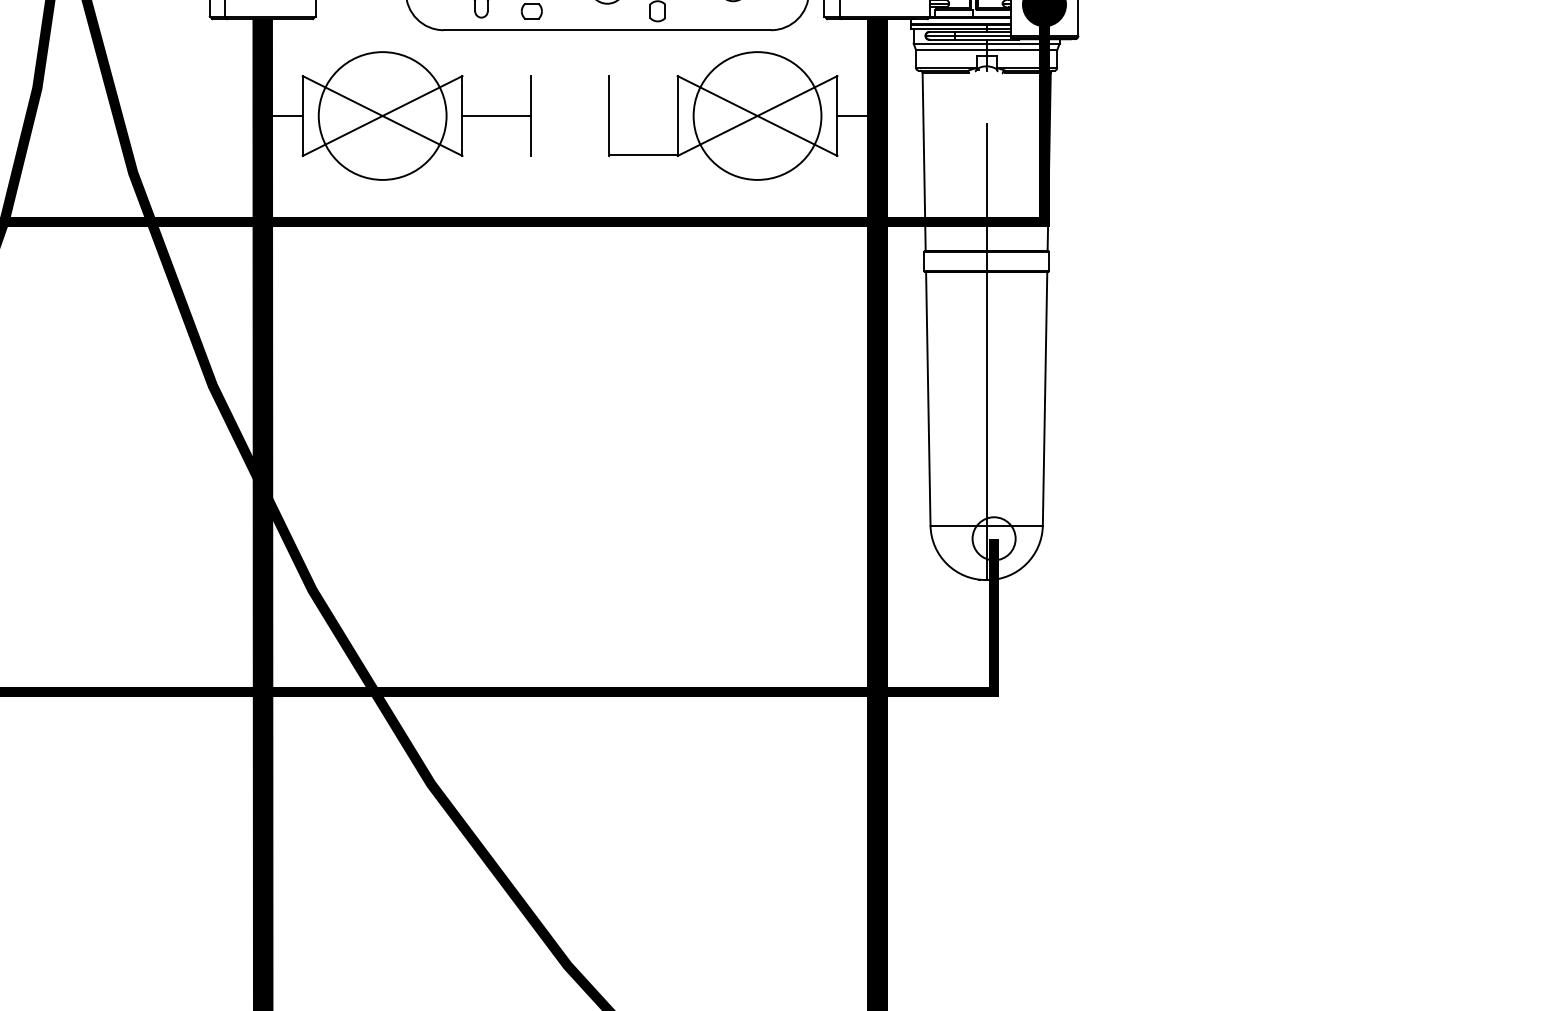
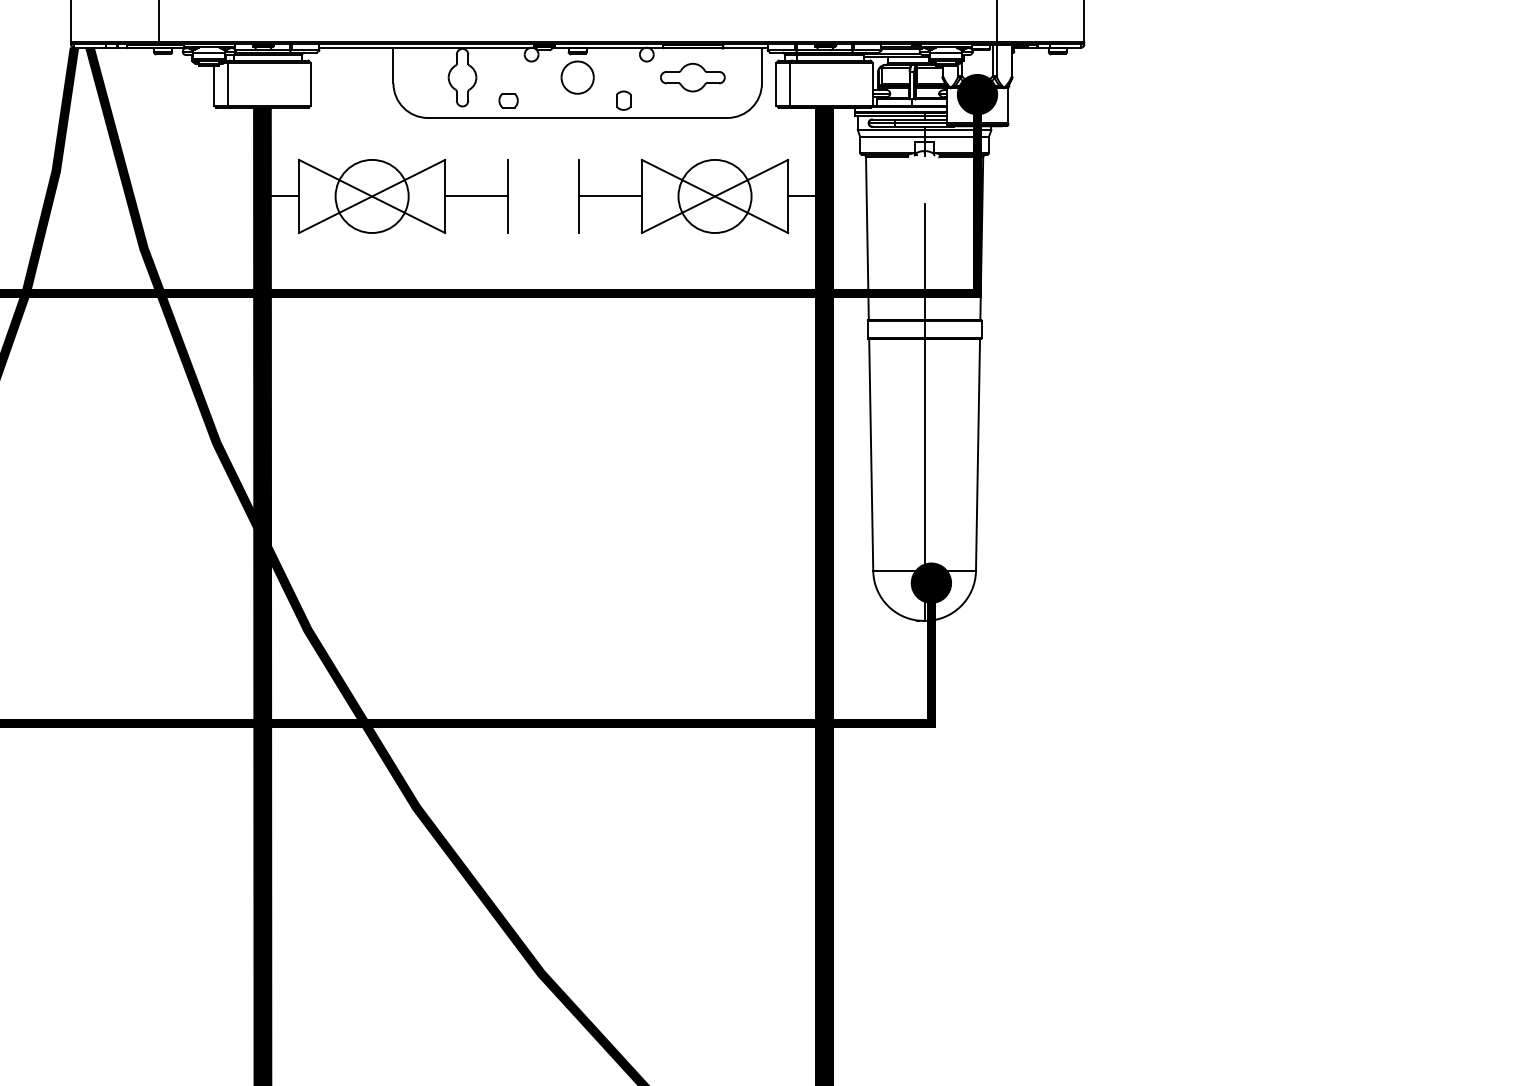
circle: (381, 116) -> (371, 196), size x0.62
circle: (756, 116) -> (714, 196), size x0.62
line: (643, 155) -> (610, 196), moved
fill: (994, 538) -> (931, 582), added

